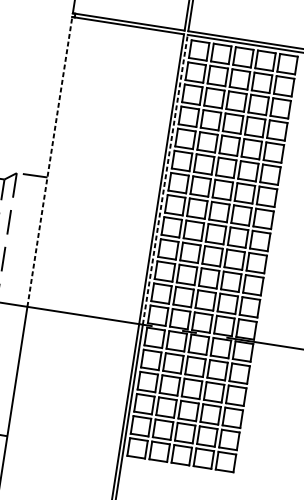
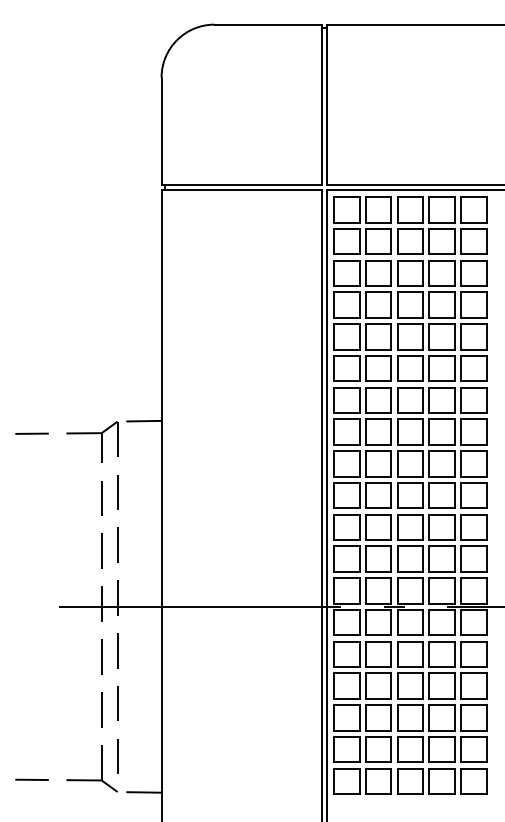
line: (49, 161) -> (161, 398), dashed -> solid
line: (165, 179) -> (327, 398), dashed -> solid

